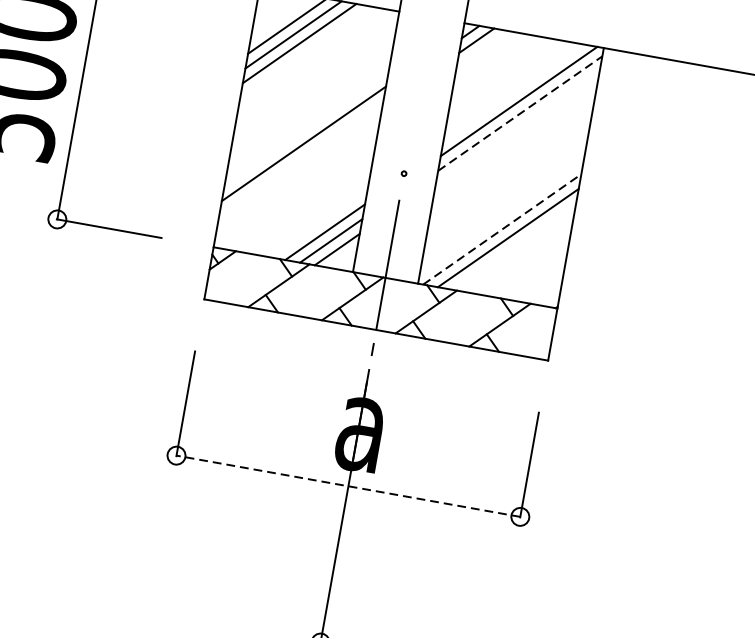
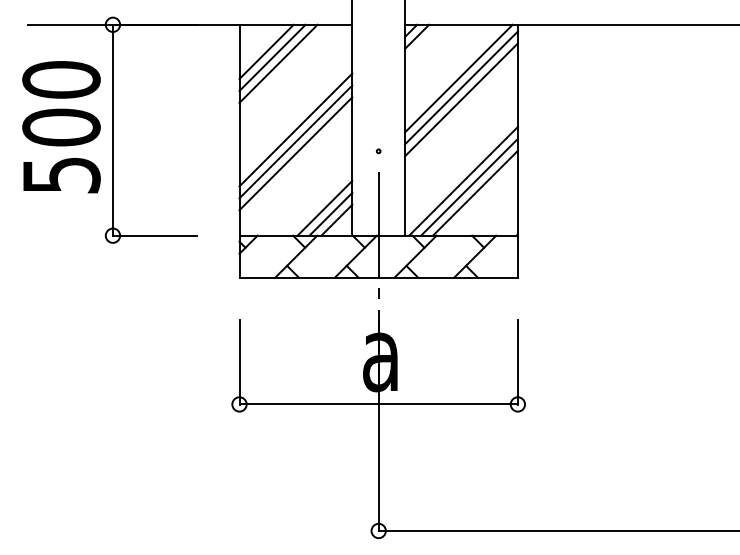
line: (520, 113) -> (461, 87), dashed -> solid
line: (517, 127) -> (461, 99), added
line: (306, 128) -> (295, 129), added
line: (300, 158) -> (295, 153), added
line: (502, 229) -> (463, 181), dashed -> solid
line: (513, 245) -> (474, 192), added
line: (348, 486) -> (378, 404), dashed -> solid

